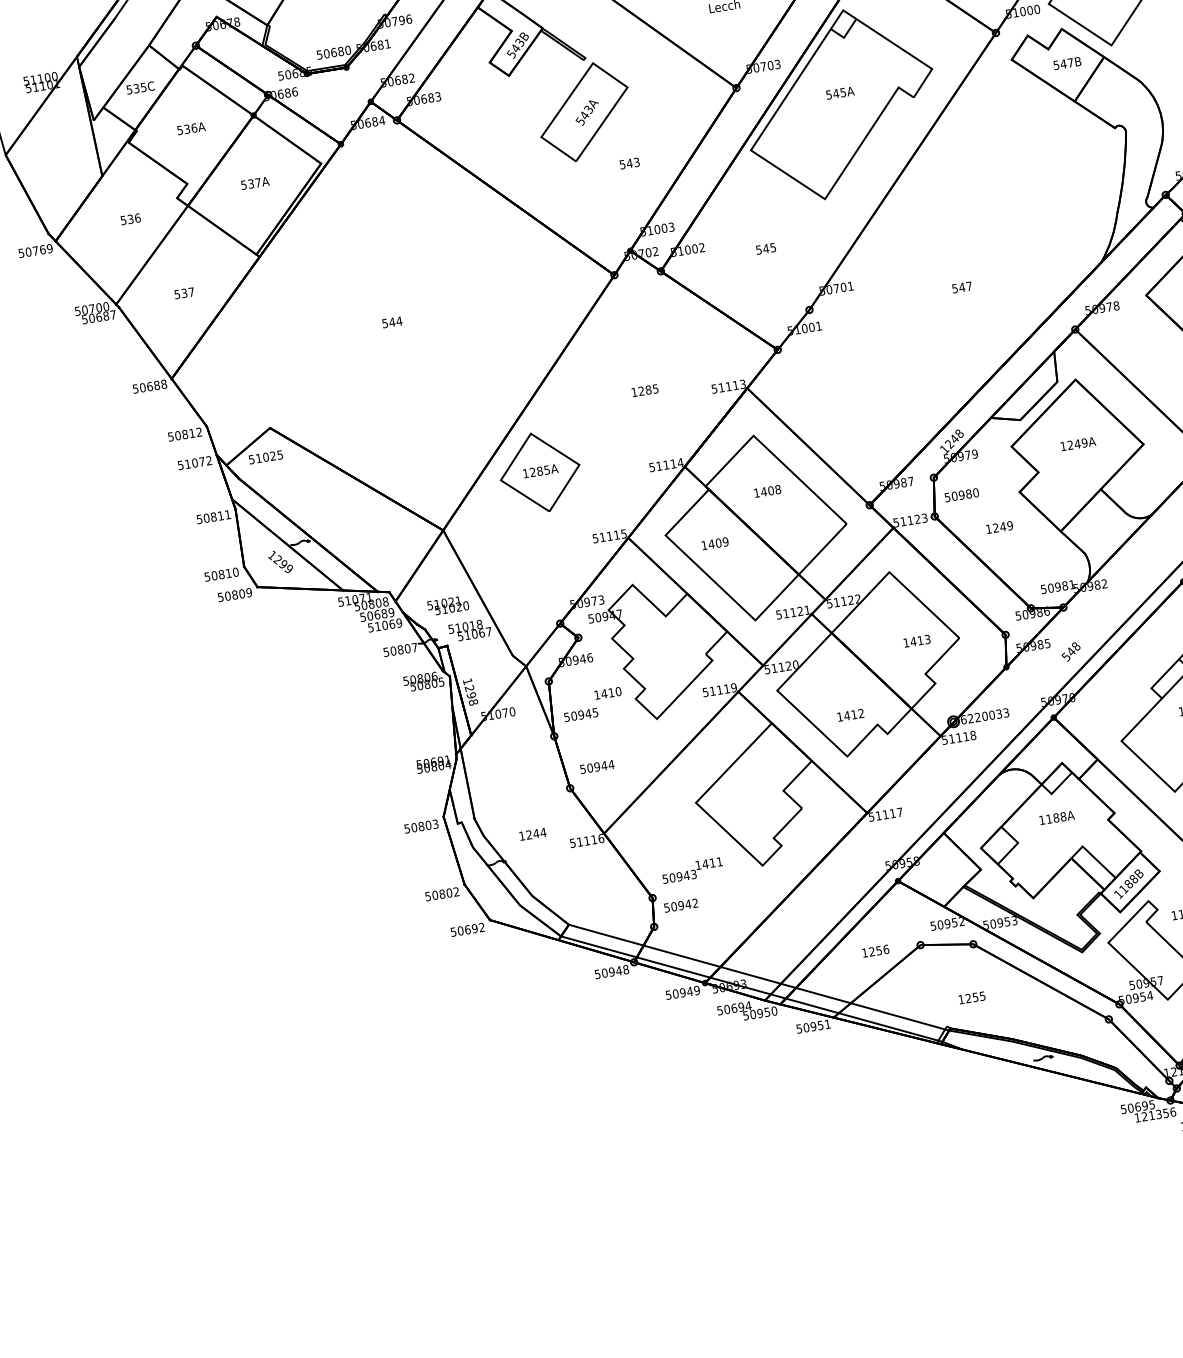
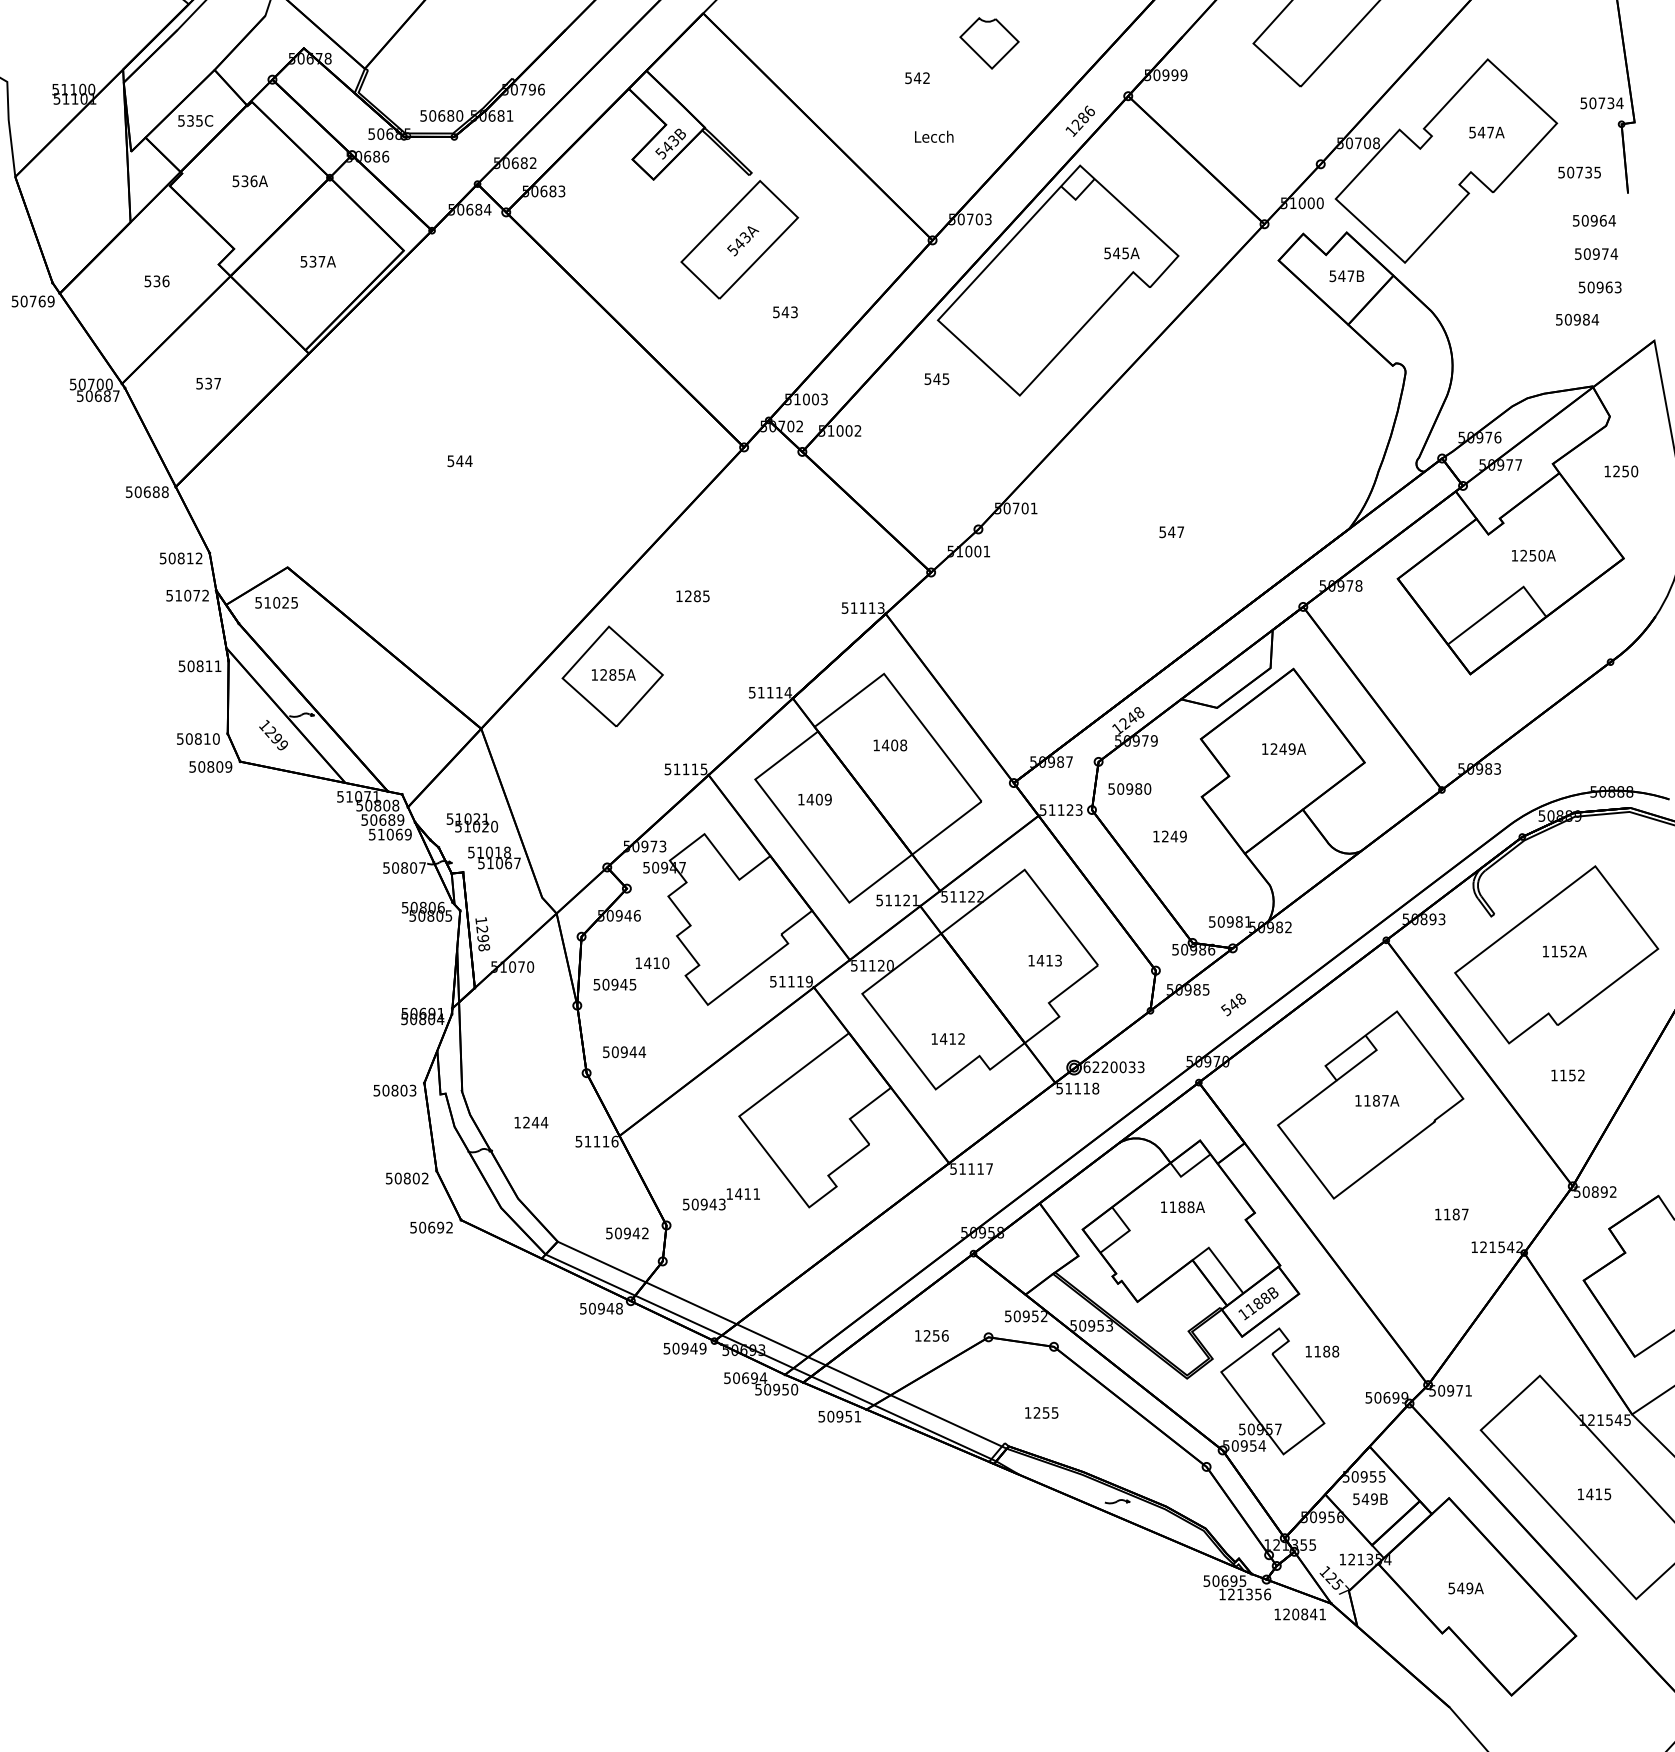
text: (839, 93) -> (1121, 253), moved
text: (765, 248) -> (936, 378), moved
text: (644, 390) -> (692, 596), moved
text: (681, 905) -> (627, 1233), moved

